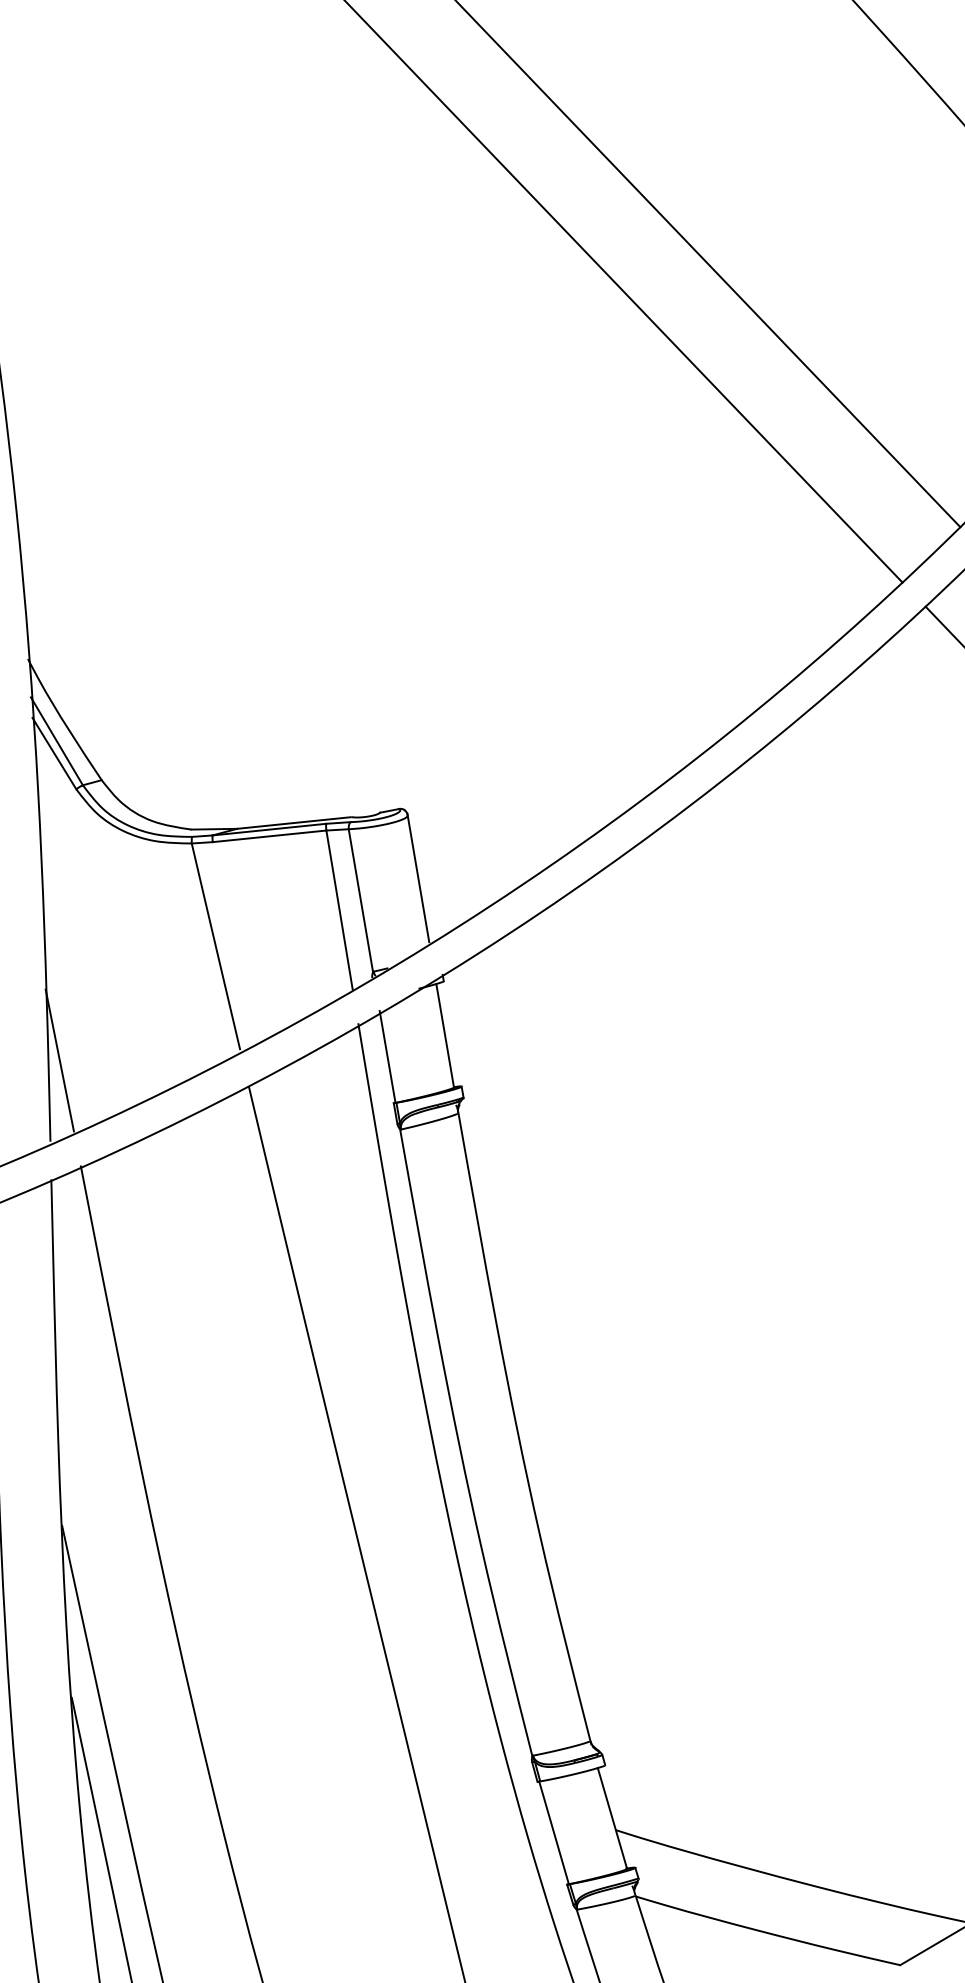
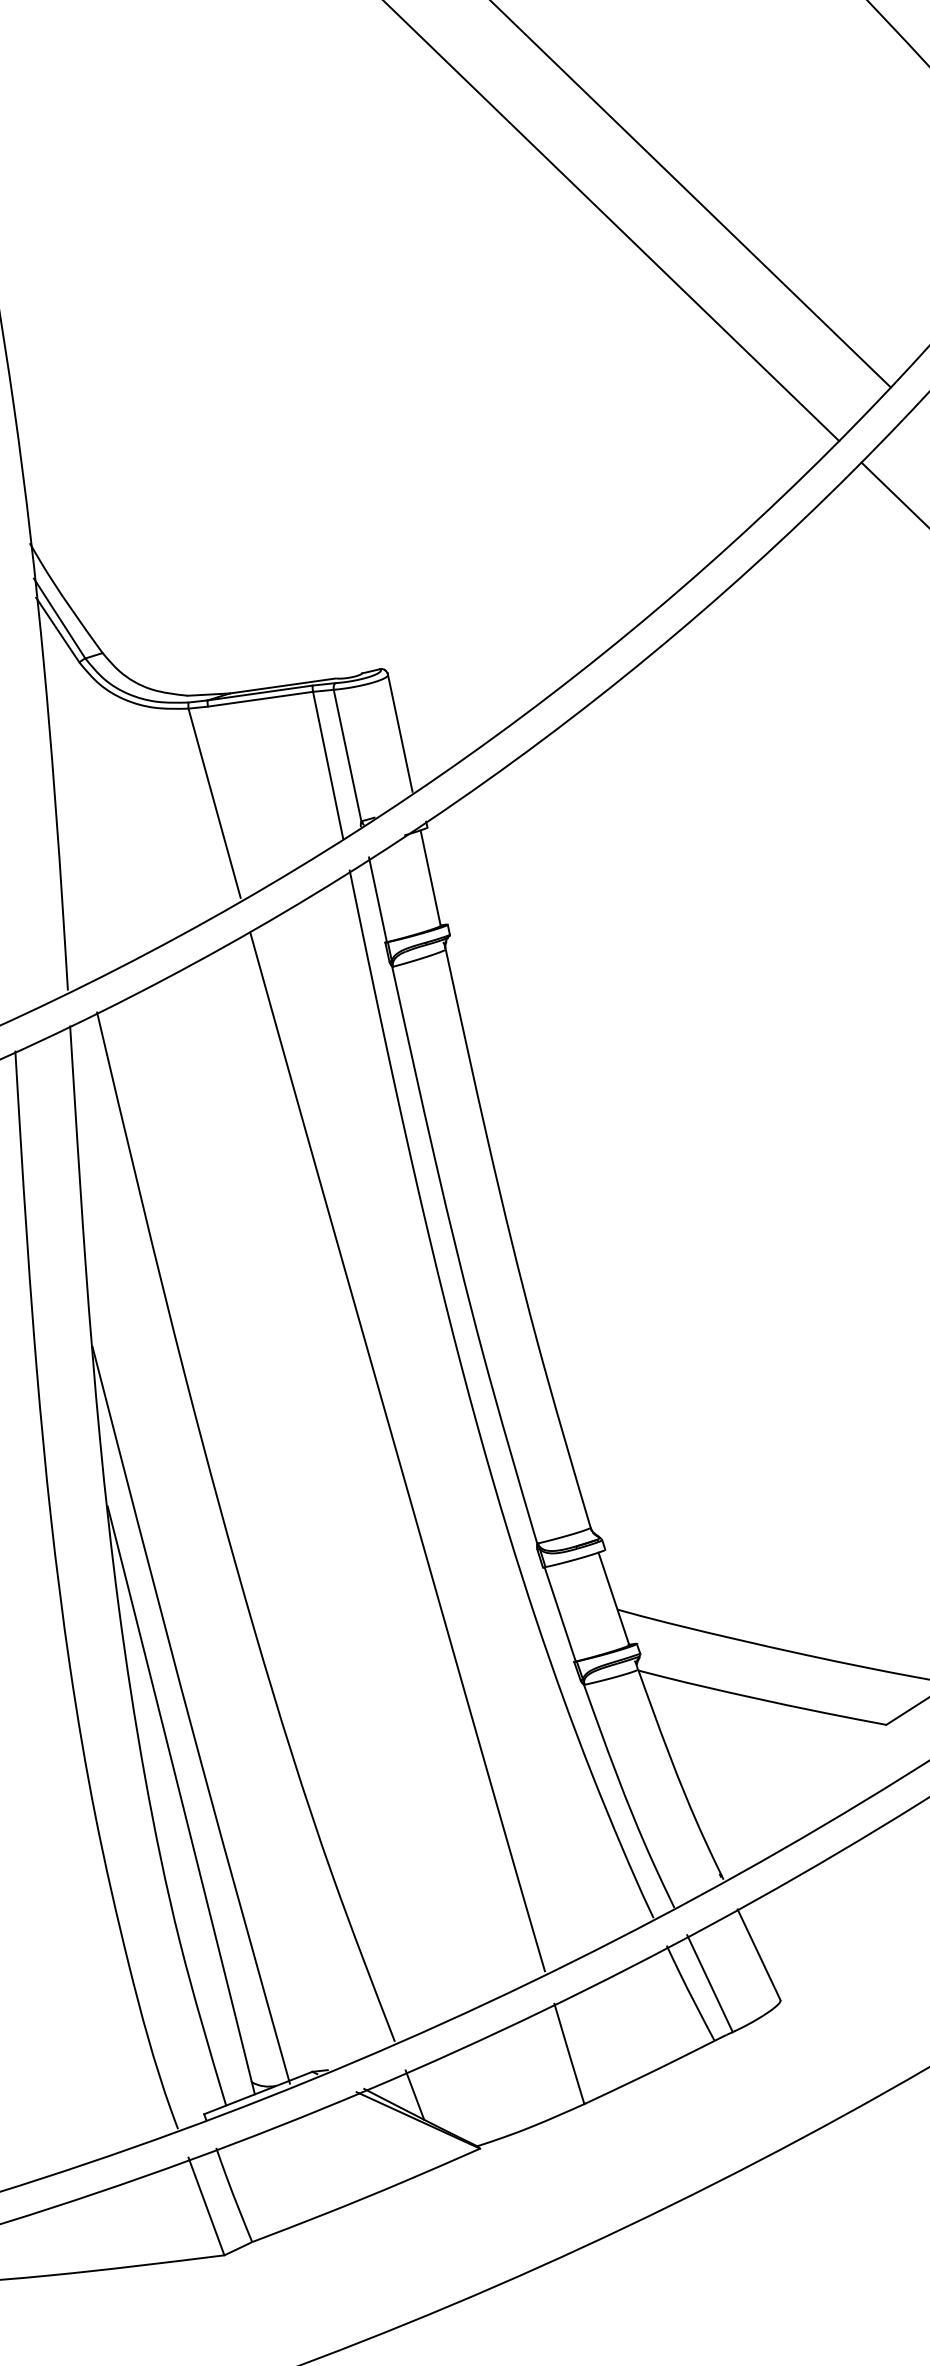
line: (59, 1060) -> (73, 914), removed

